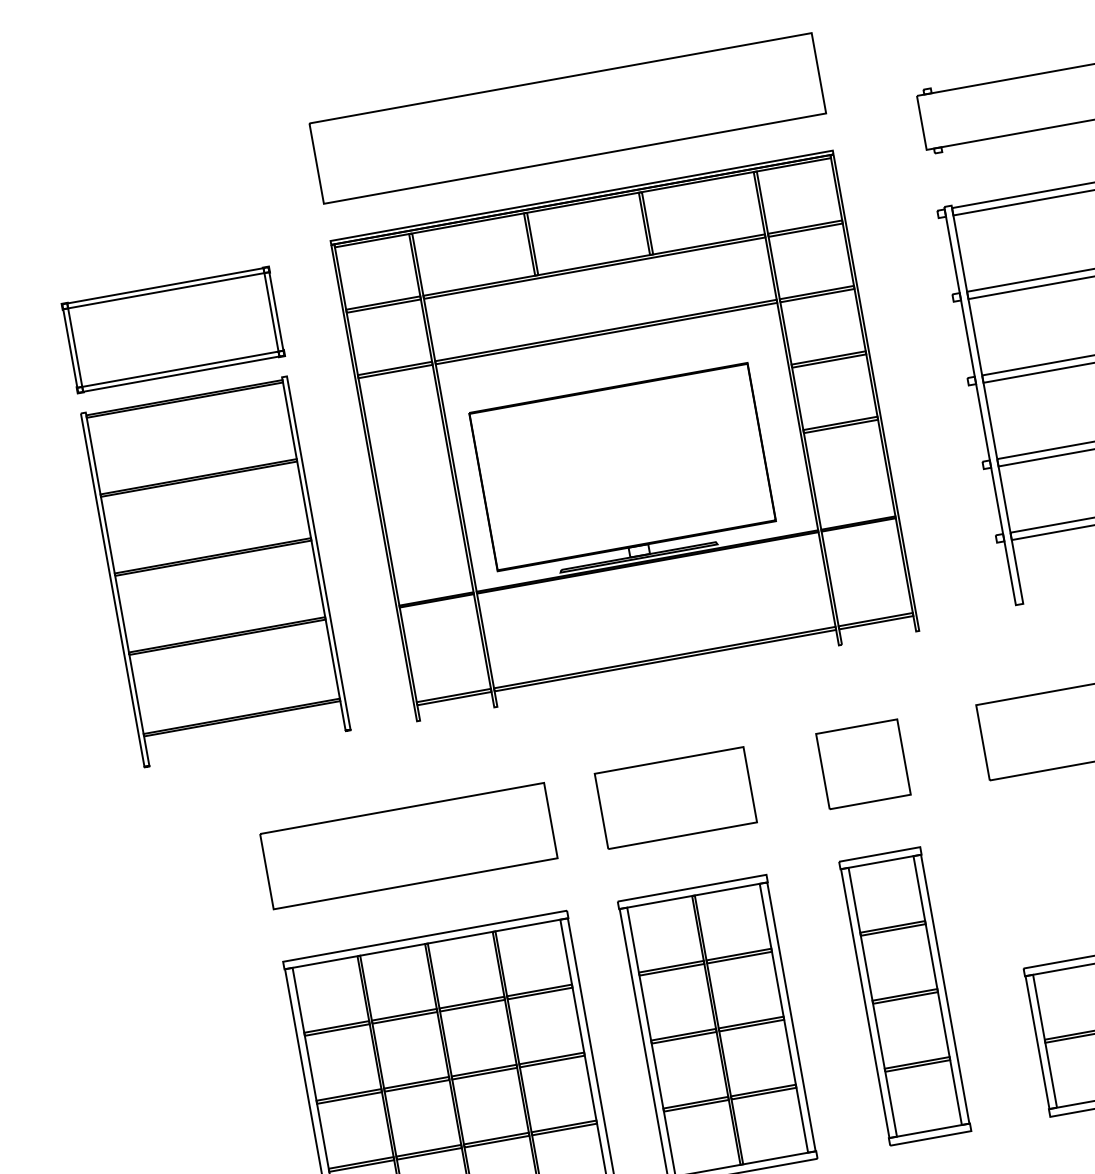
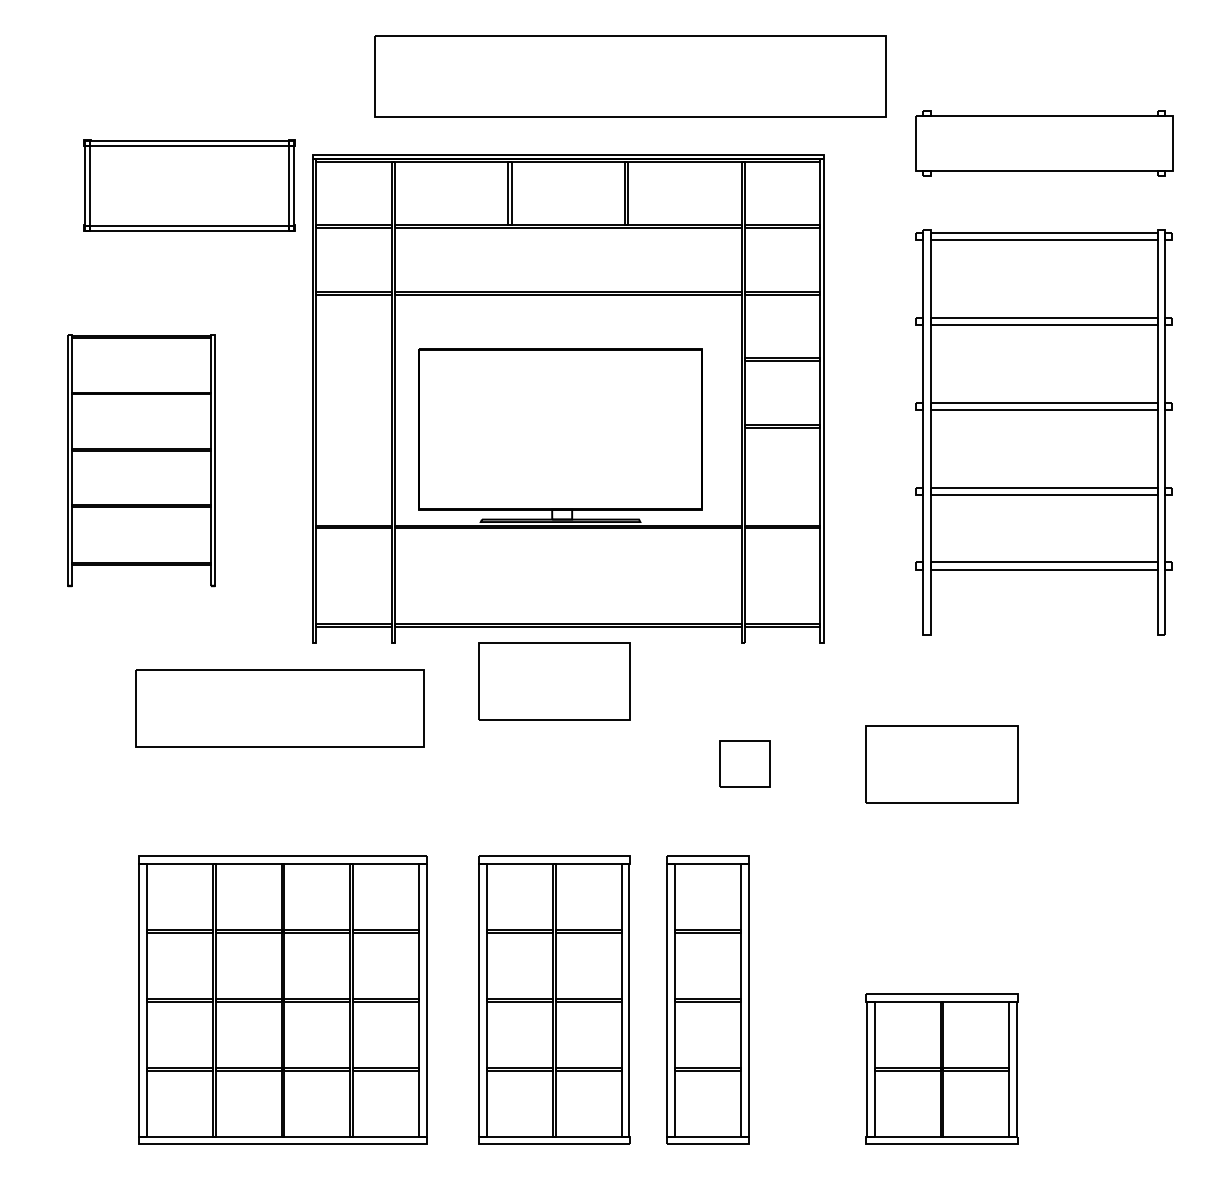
part: (567, 118) -> (630, 76), moved
part: (173, 329) -> (189, 185), moved
part: (215, 572) -> (141, 460), size x0.7
part: (863, 764) -> (744, 764), size x0.6
part: (676, 798) -> (554, 681), moved
part: (408, 846) -> (279, 708), moved
part: (904, 995) -> (707, 999), moved

